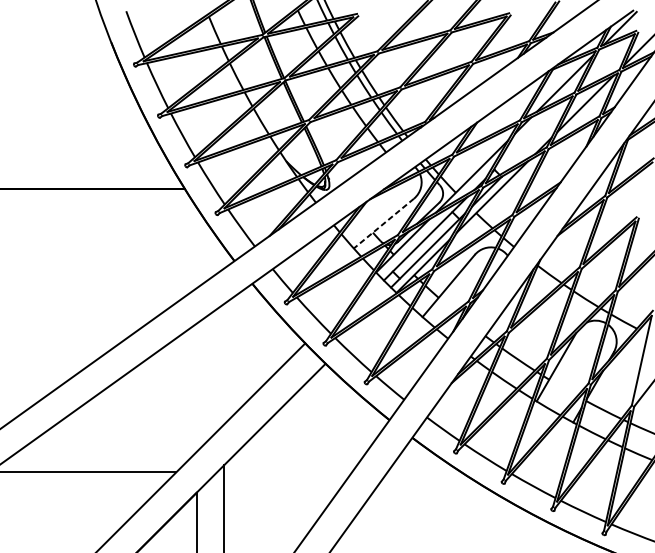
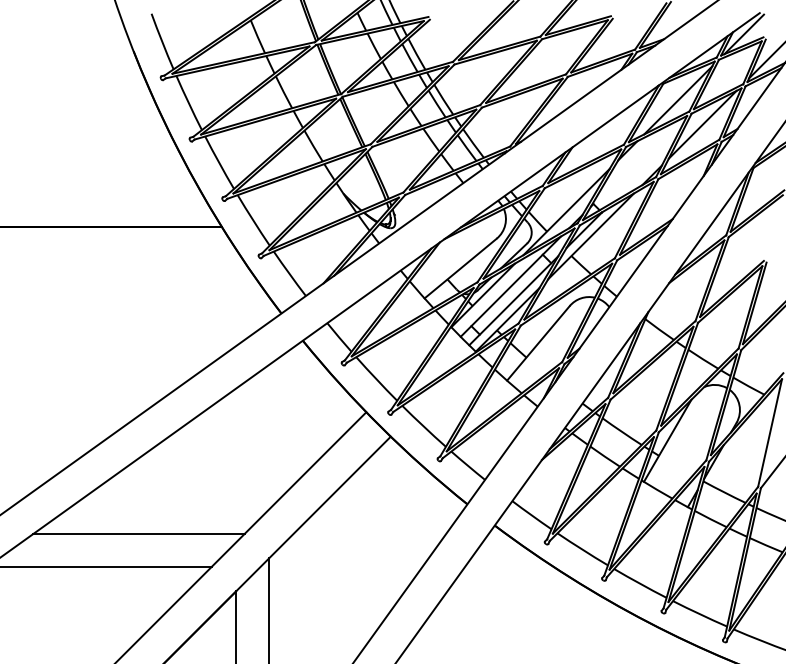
line: (383, 223) -> (460, 268), dashed -> solid
line: (115, 444) -> (138, 533), added

